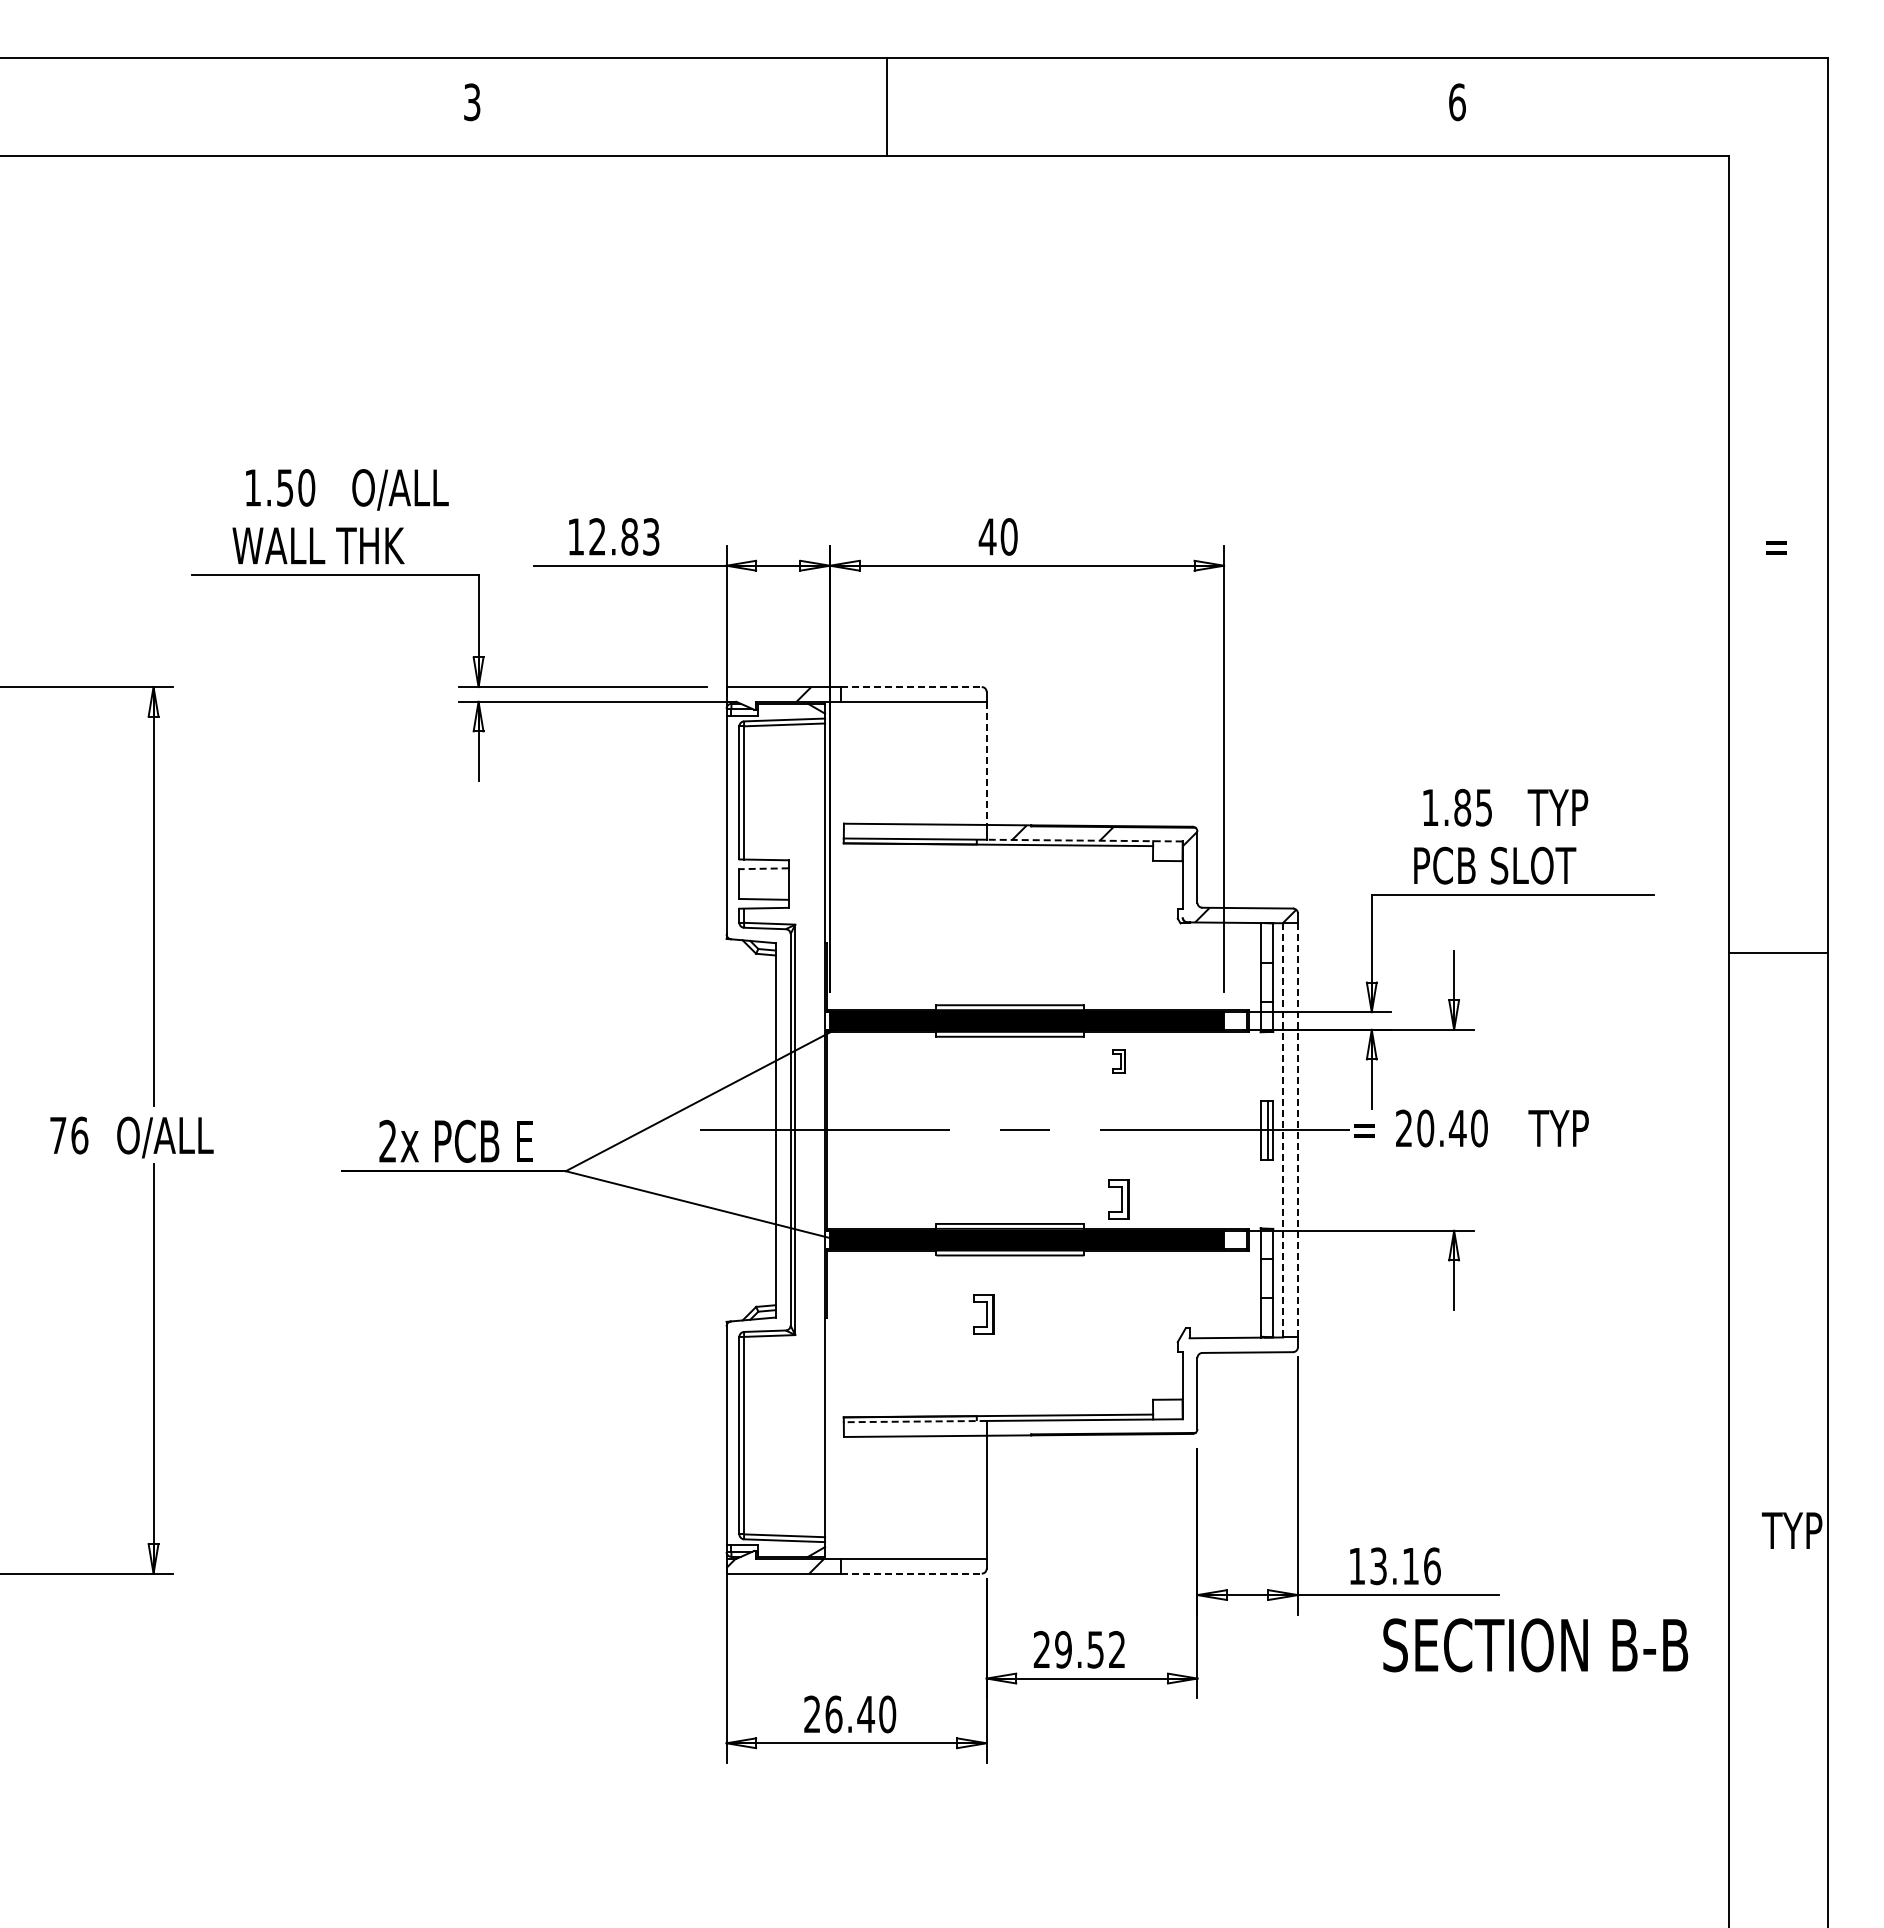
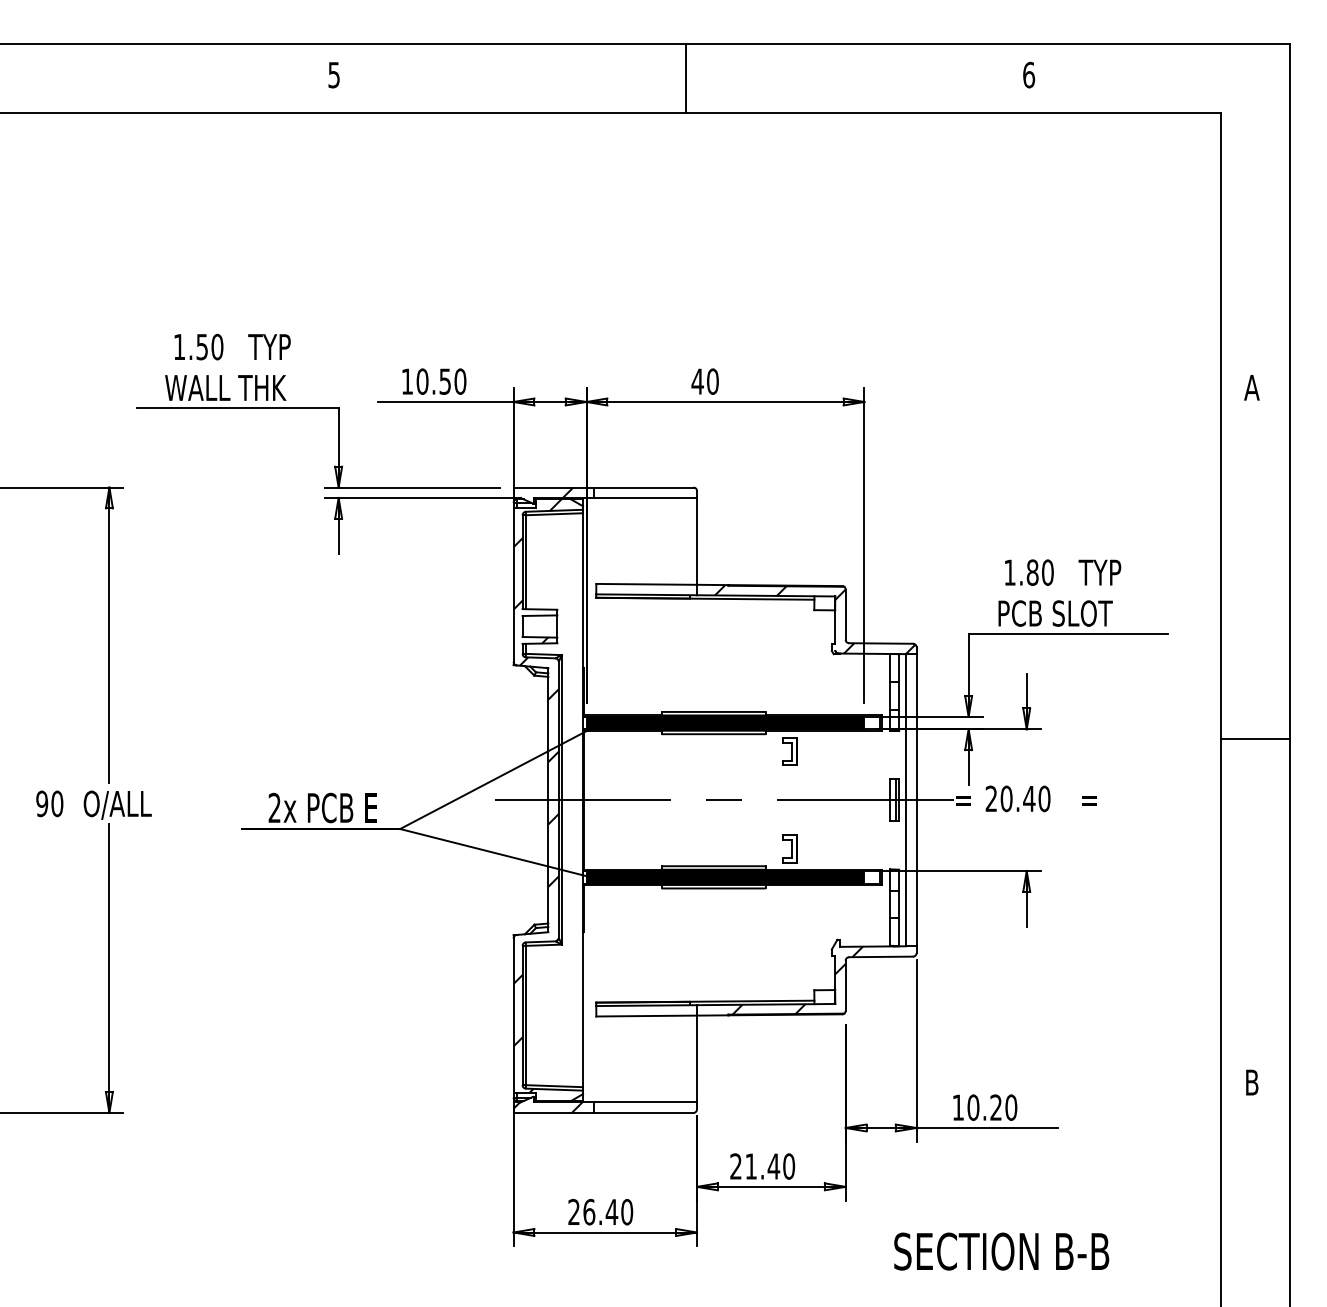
text: (472, 101) -> (334, 74), 3 -> 5
line: (886, 106) -> (685, 78), moved
text: (399, 489) -> (282, 348), O/ALL -> TYP
text: (624, 536) -> (441, 381), 12.83 -> 10.50
text: (1774, 545) -> (1252, 387), = -> A
line: (911, 687) -> (643, 487), dashed -> solid
line: (986, 763) -> (696, 541), dashed -> solid
text: (1483, 807) -> (1047, 572), 1.85 -> 1.80
line: (1084, 840) -> (766, 595), dashed -> solid
line: (764, 868) -> (540, 615), dashed -> solid
line: (1778, 952) -> (1255, 738), moved
part: (1118, 1061) -> (789, 751), size x1.67
hatch: (760, 1124) -> (537, 796), added
text: (1558, 1128) -> (1100, 798), TYP -> =
line: (1283, 1130) -> (906, 800), dashed -> solid
line: (1297, 1130) -> (916, 800), dashed -> solid
text: (68, 1135) -> (49, 803), 76 -> 90
part: (983, 1314) -> (694, 930), removed
hatch: (1129, 1386) -> (797, 980), added
line: (914, 1421) -> (646, 1005), dashed -> solid
text: (1791, 1530) -> (1264, 1082), TYP -> B
text: (1405, 1566) -> (992, 1107), 13.16 -> 10.20
line: (911, 1573) -> (643, 1112), dashed -> solid
text: (1535, 1645) -> (1001, 1251), moved
text: (1090, 1649) -> (770, 1166), 29.52 -> 21.40

